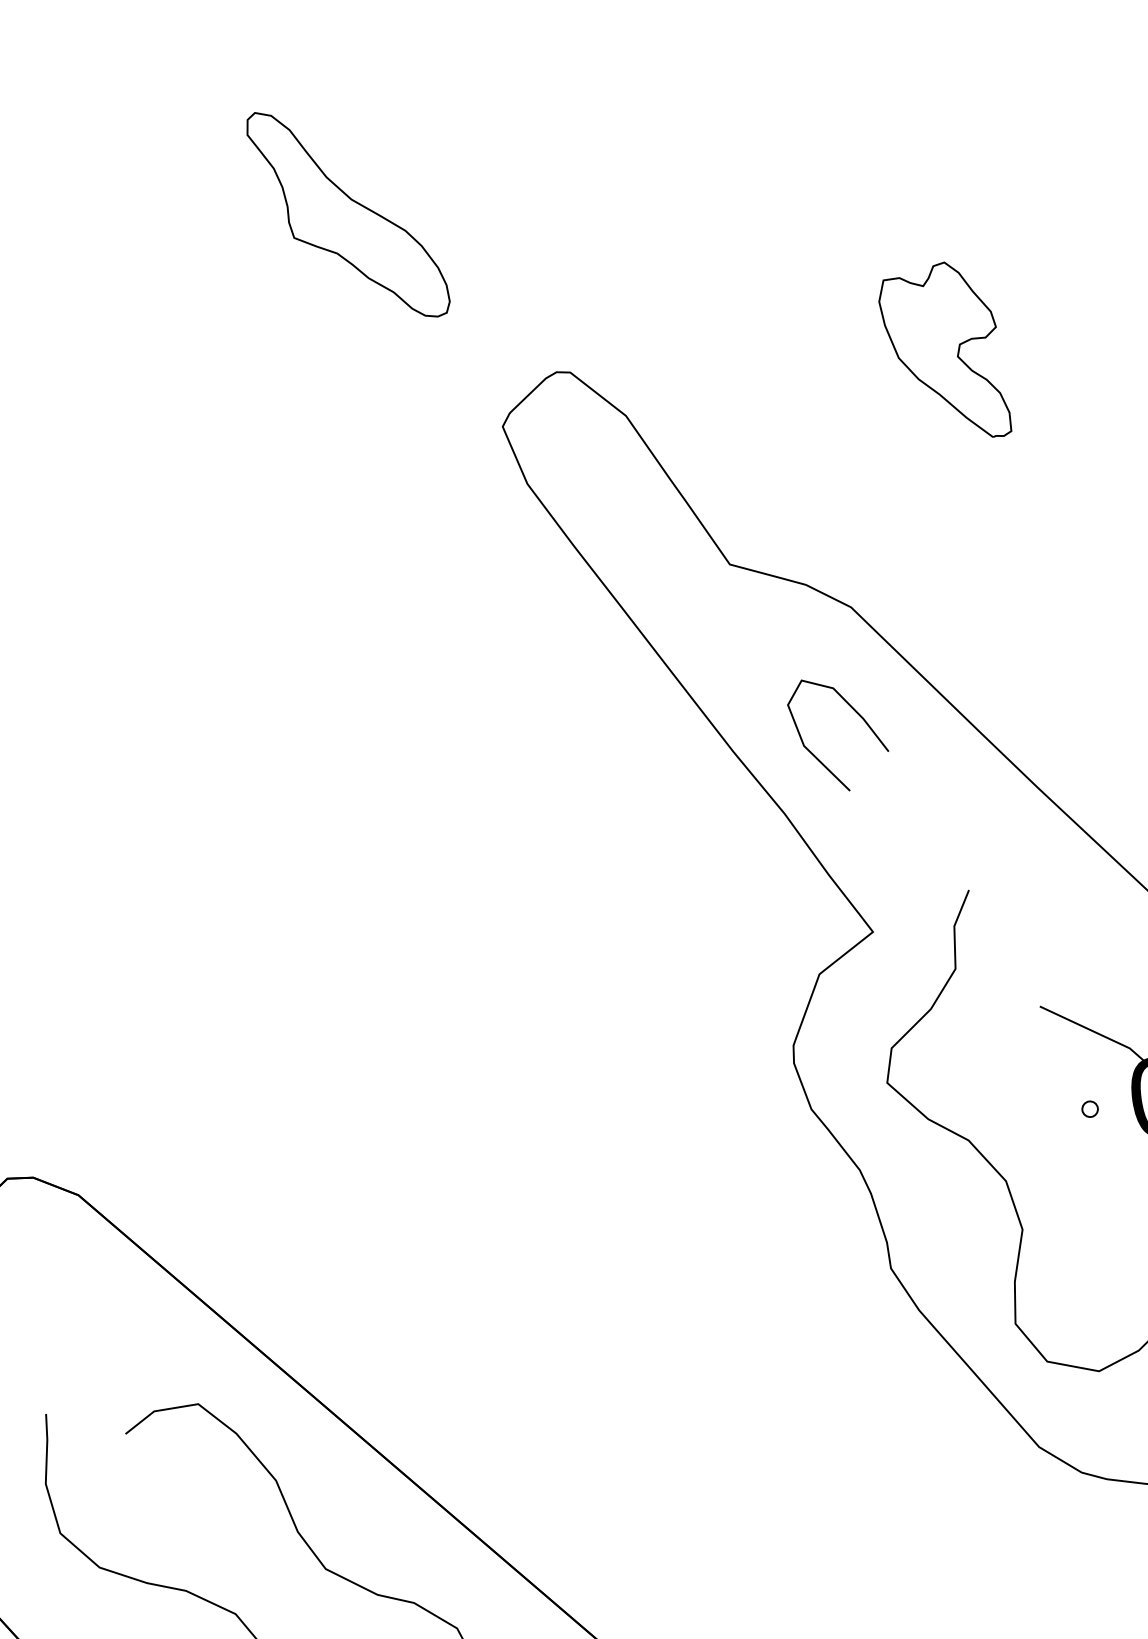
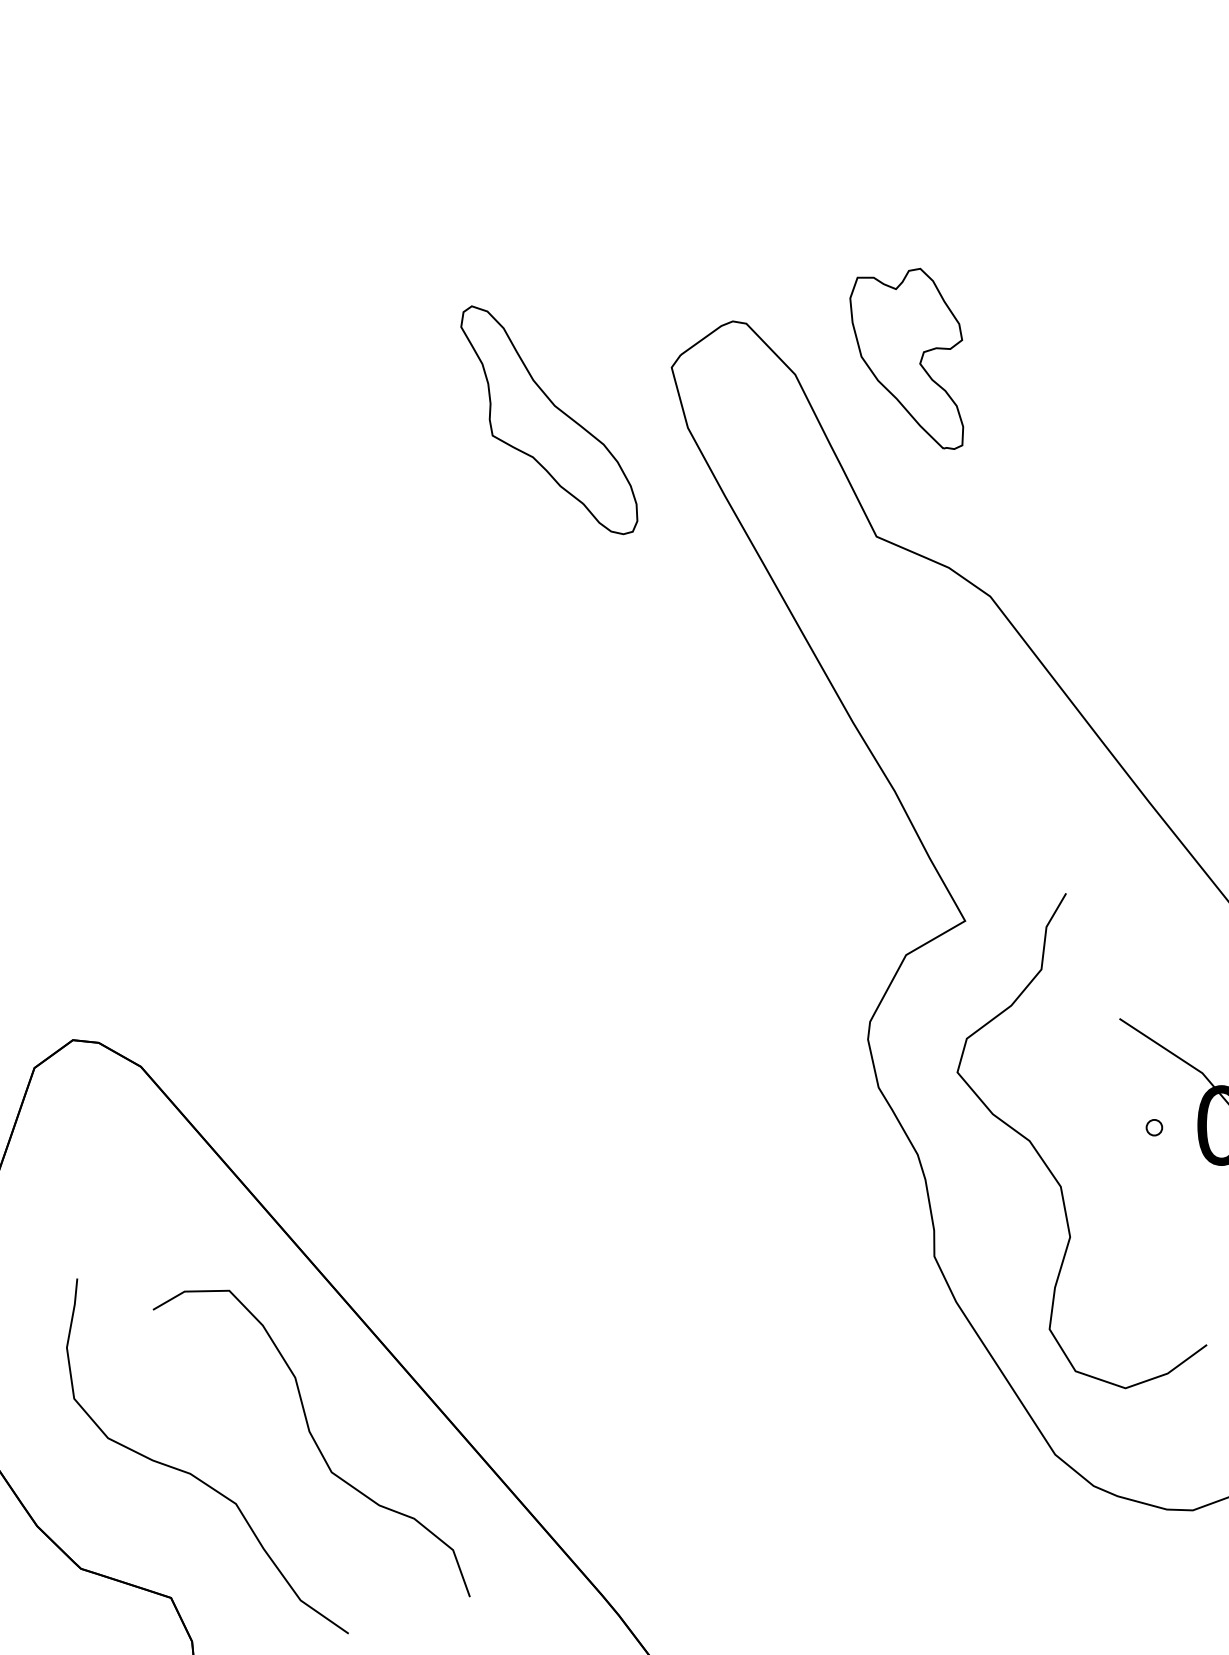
part: (348, 214) -> (549, 420), moved
part: (943, 353) -> (906, 358), moved
curve: (859, 716) -> (982, 705), removed

